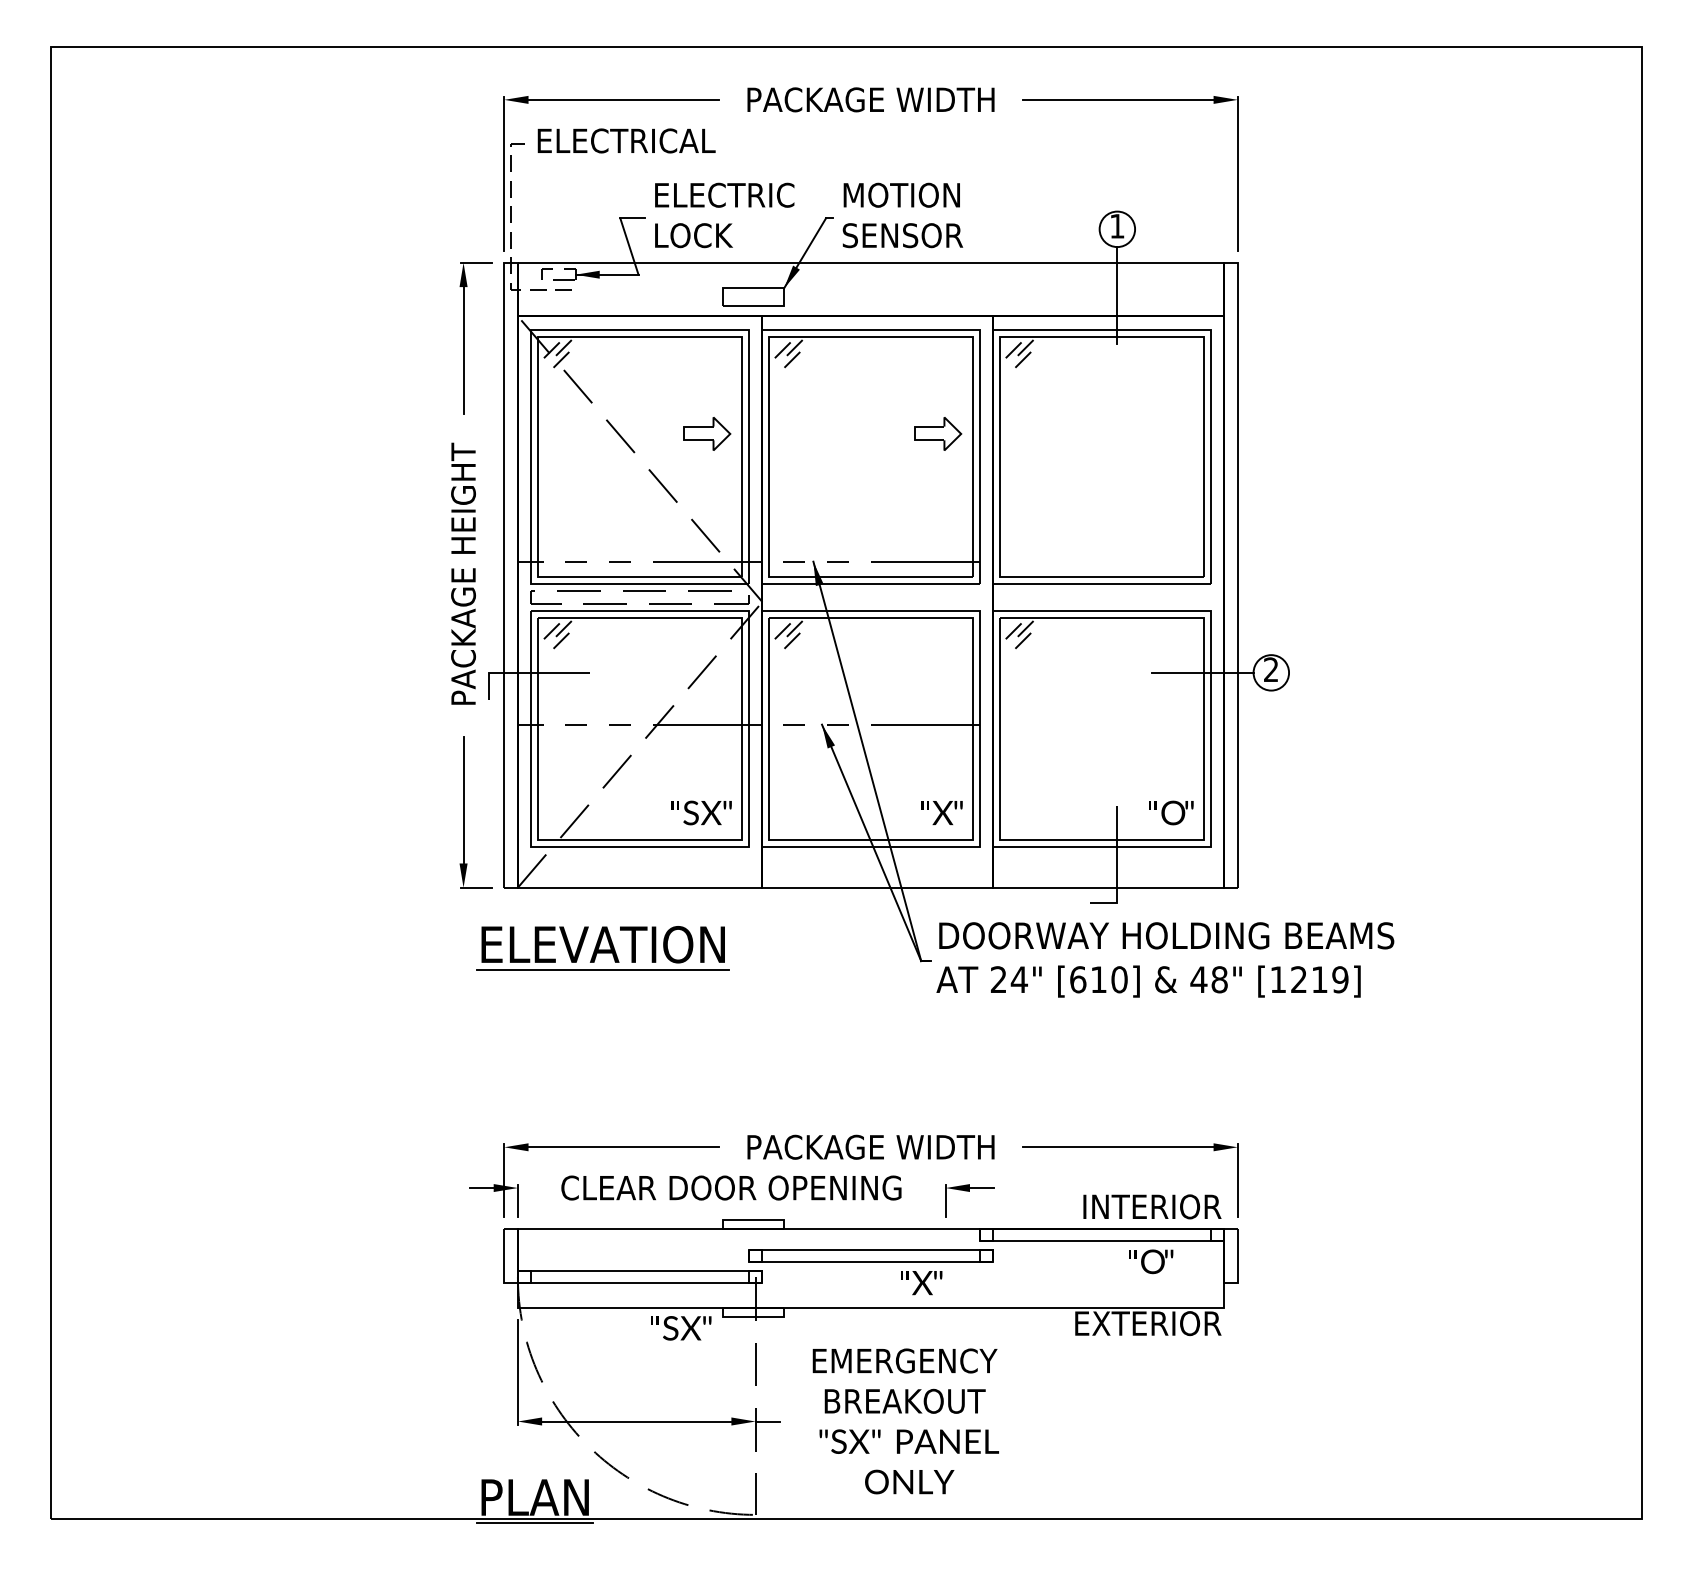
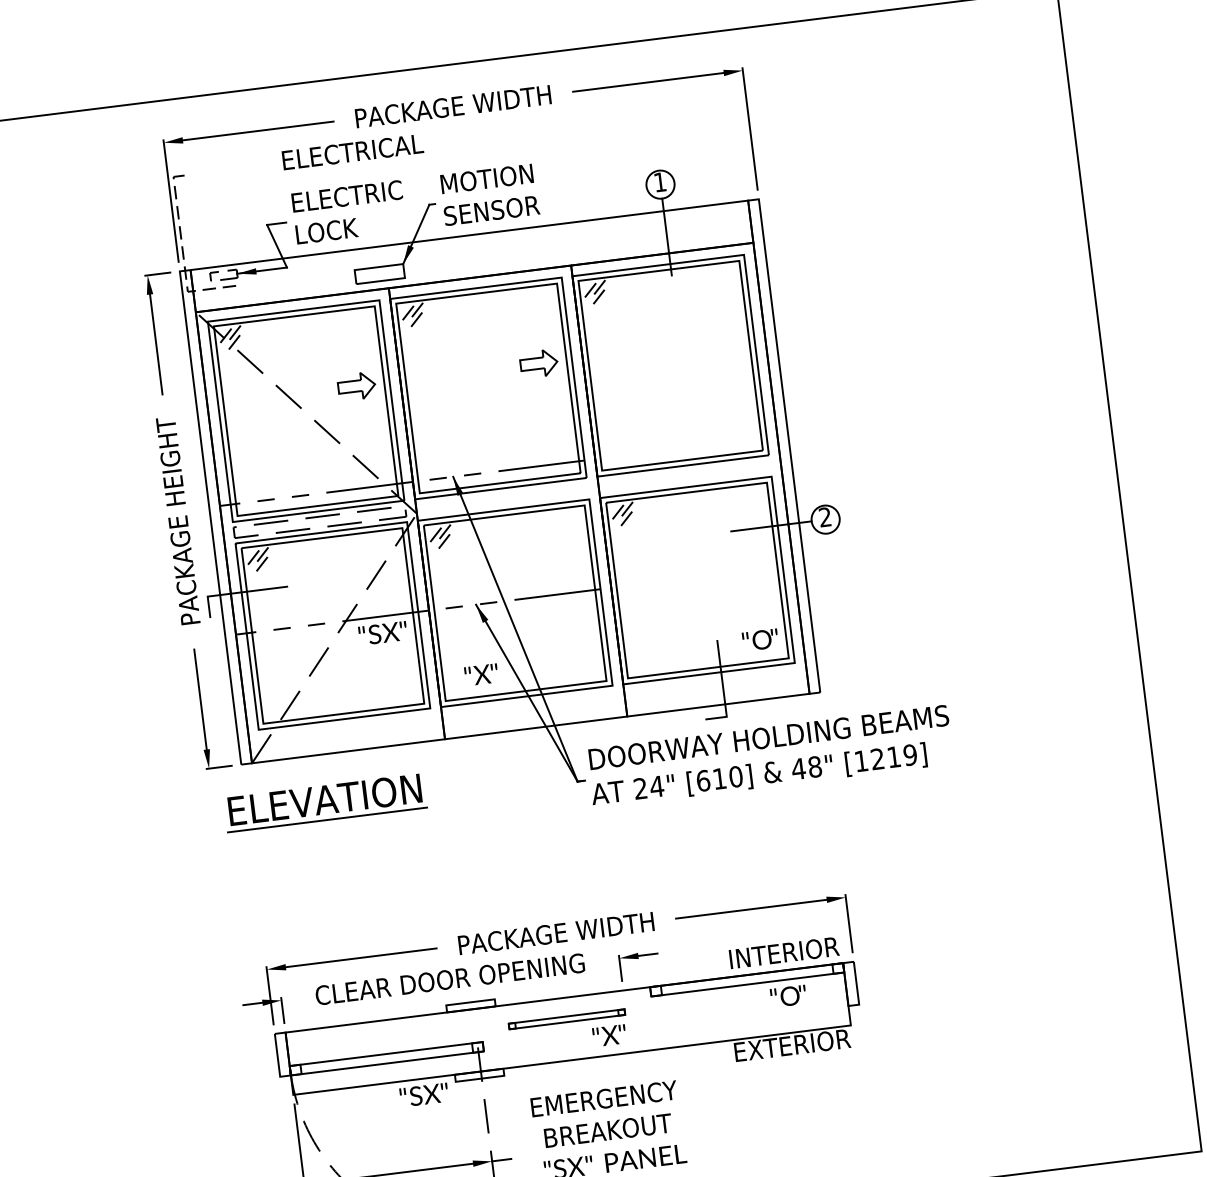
text: (626, 140) -> (352, 151), moved
text: (701, 812) -> (382, 633), moved
text: (941, 813) -> (481, 675), moved
part: (870, 1255) -> (566, 1018), size x0.6

